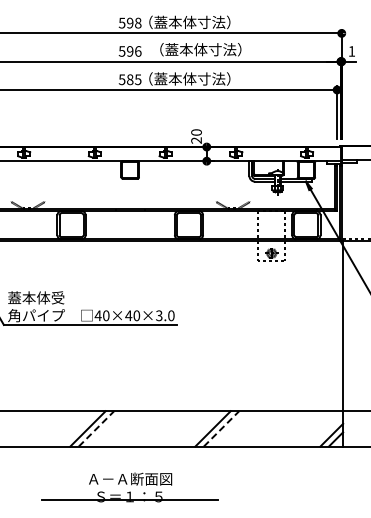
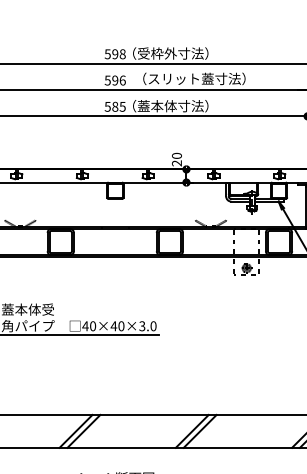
text: (175, 21) -> (157, 52), （蓋本体寸法） -> （受枠外寸法）
text: (217, 49) -> (196, 78), （蓋本体寸法） -> （スリット蓋寸法）
line: (96, 428) -> (83, 431), dashed -> solid
line: (221, 428) -> (200, 431), dashed -> solid

